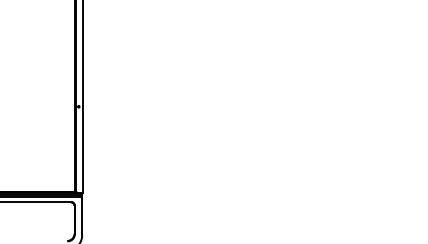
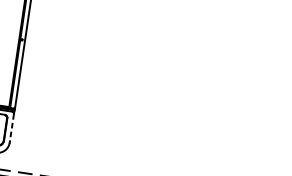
line: (82, 217) -> (12, 128), solid -> dashed

